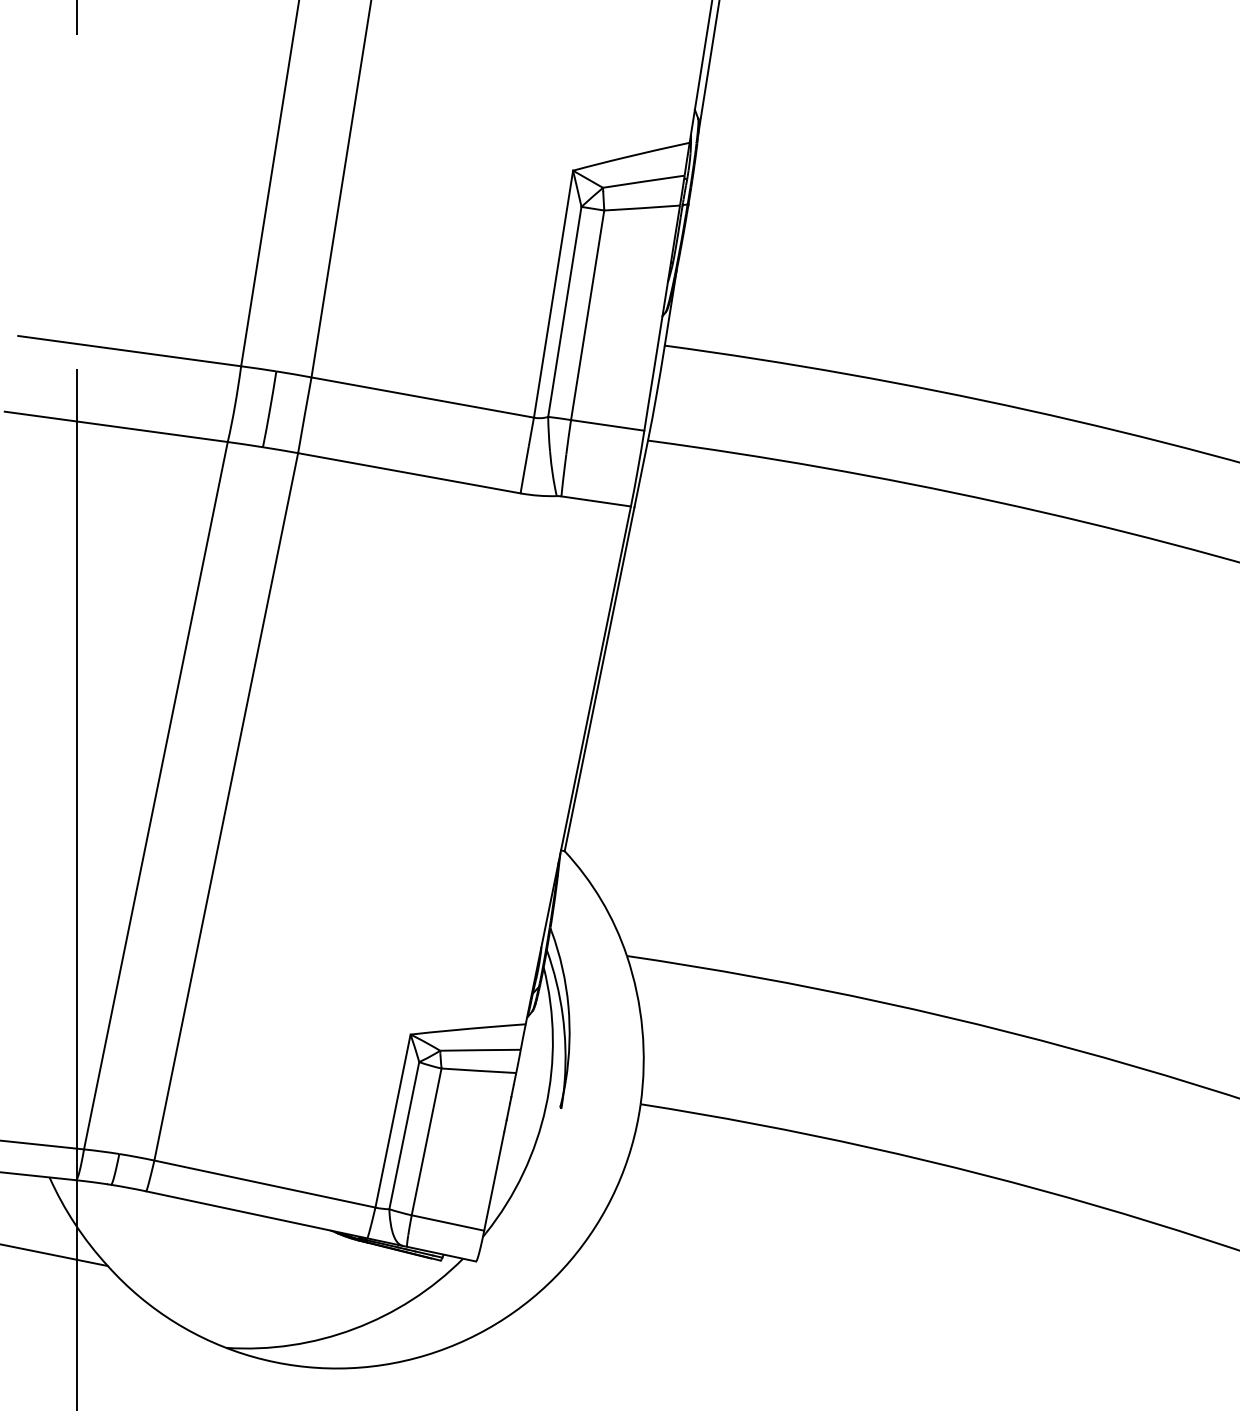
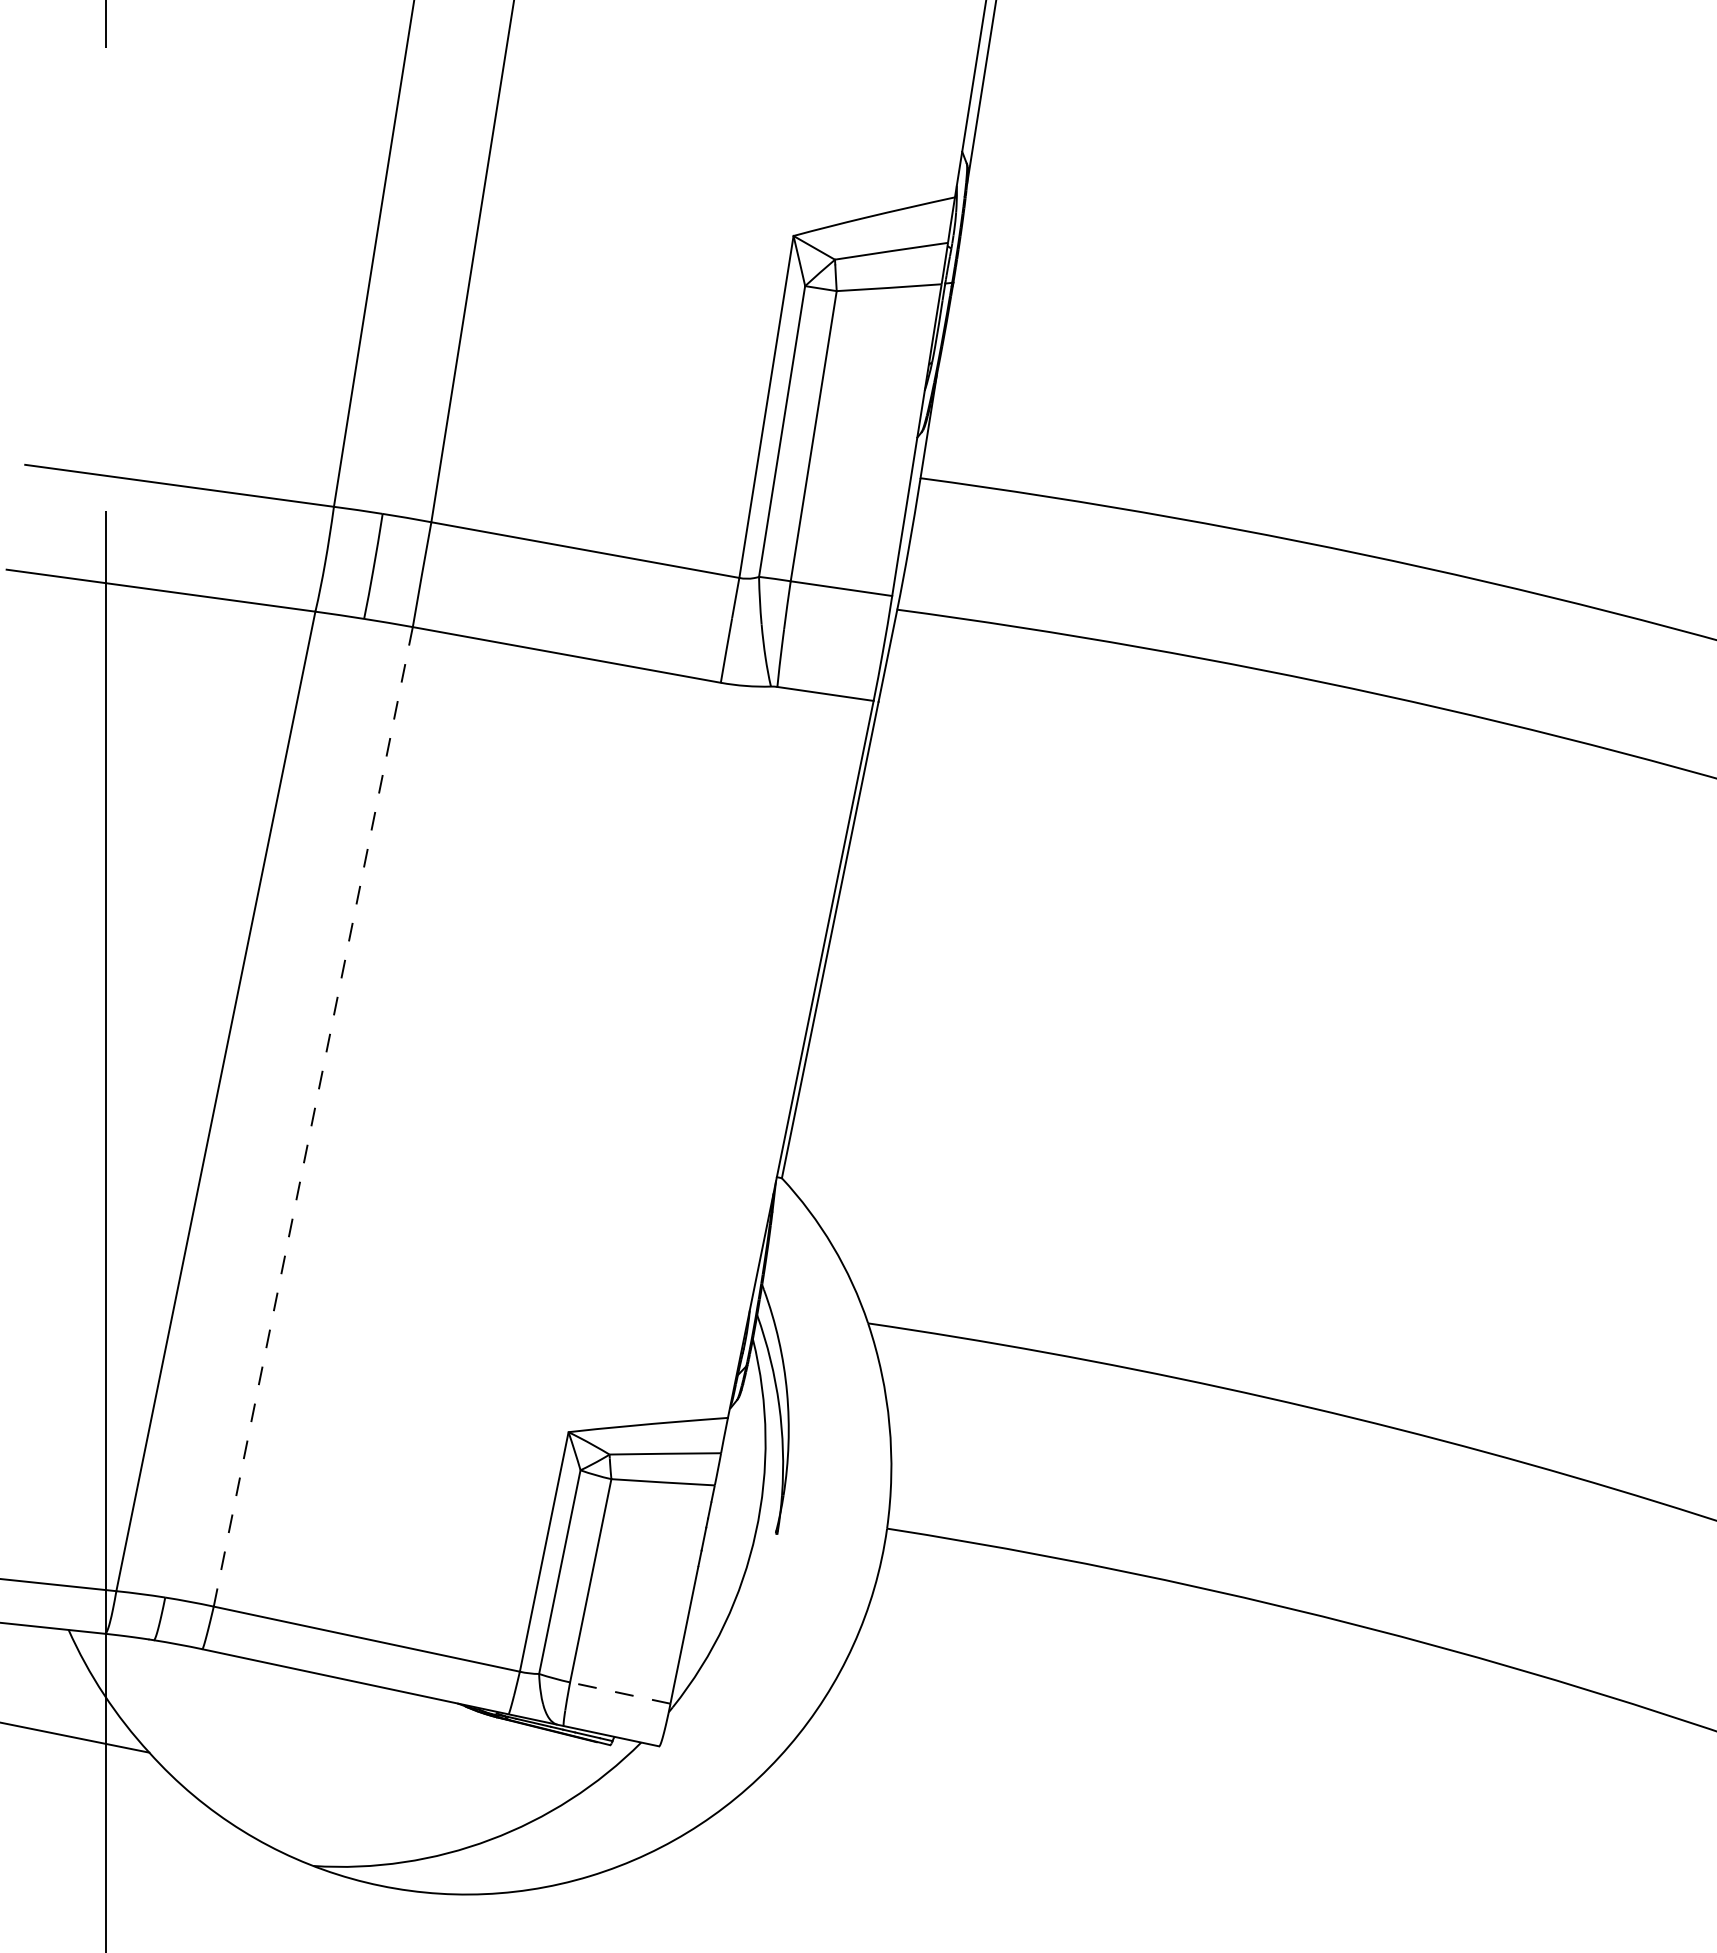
line: (226, 806) -> (313, 1116), solid -> dashed
line: (447, 1222) -> (619, 1692), solid -> dashed

